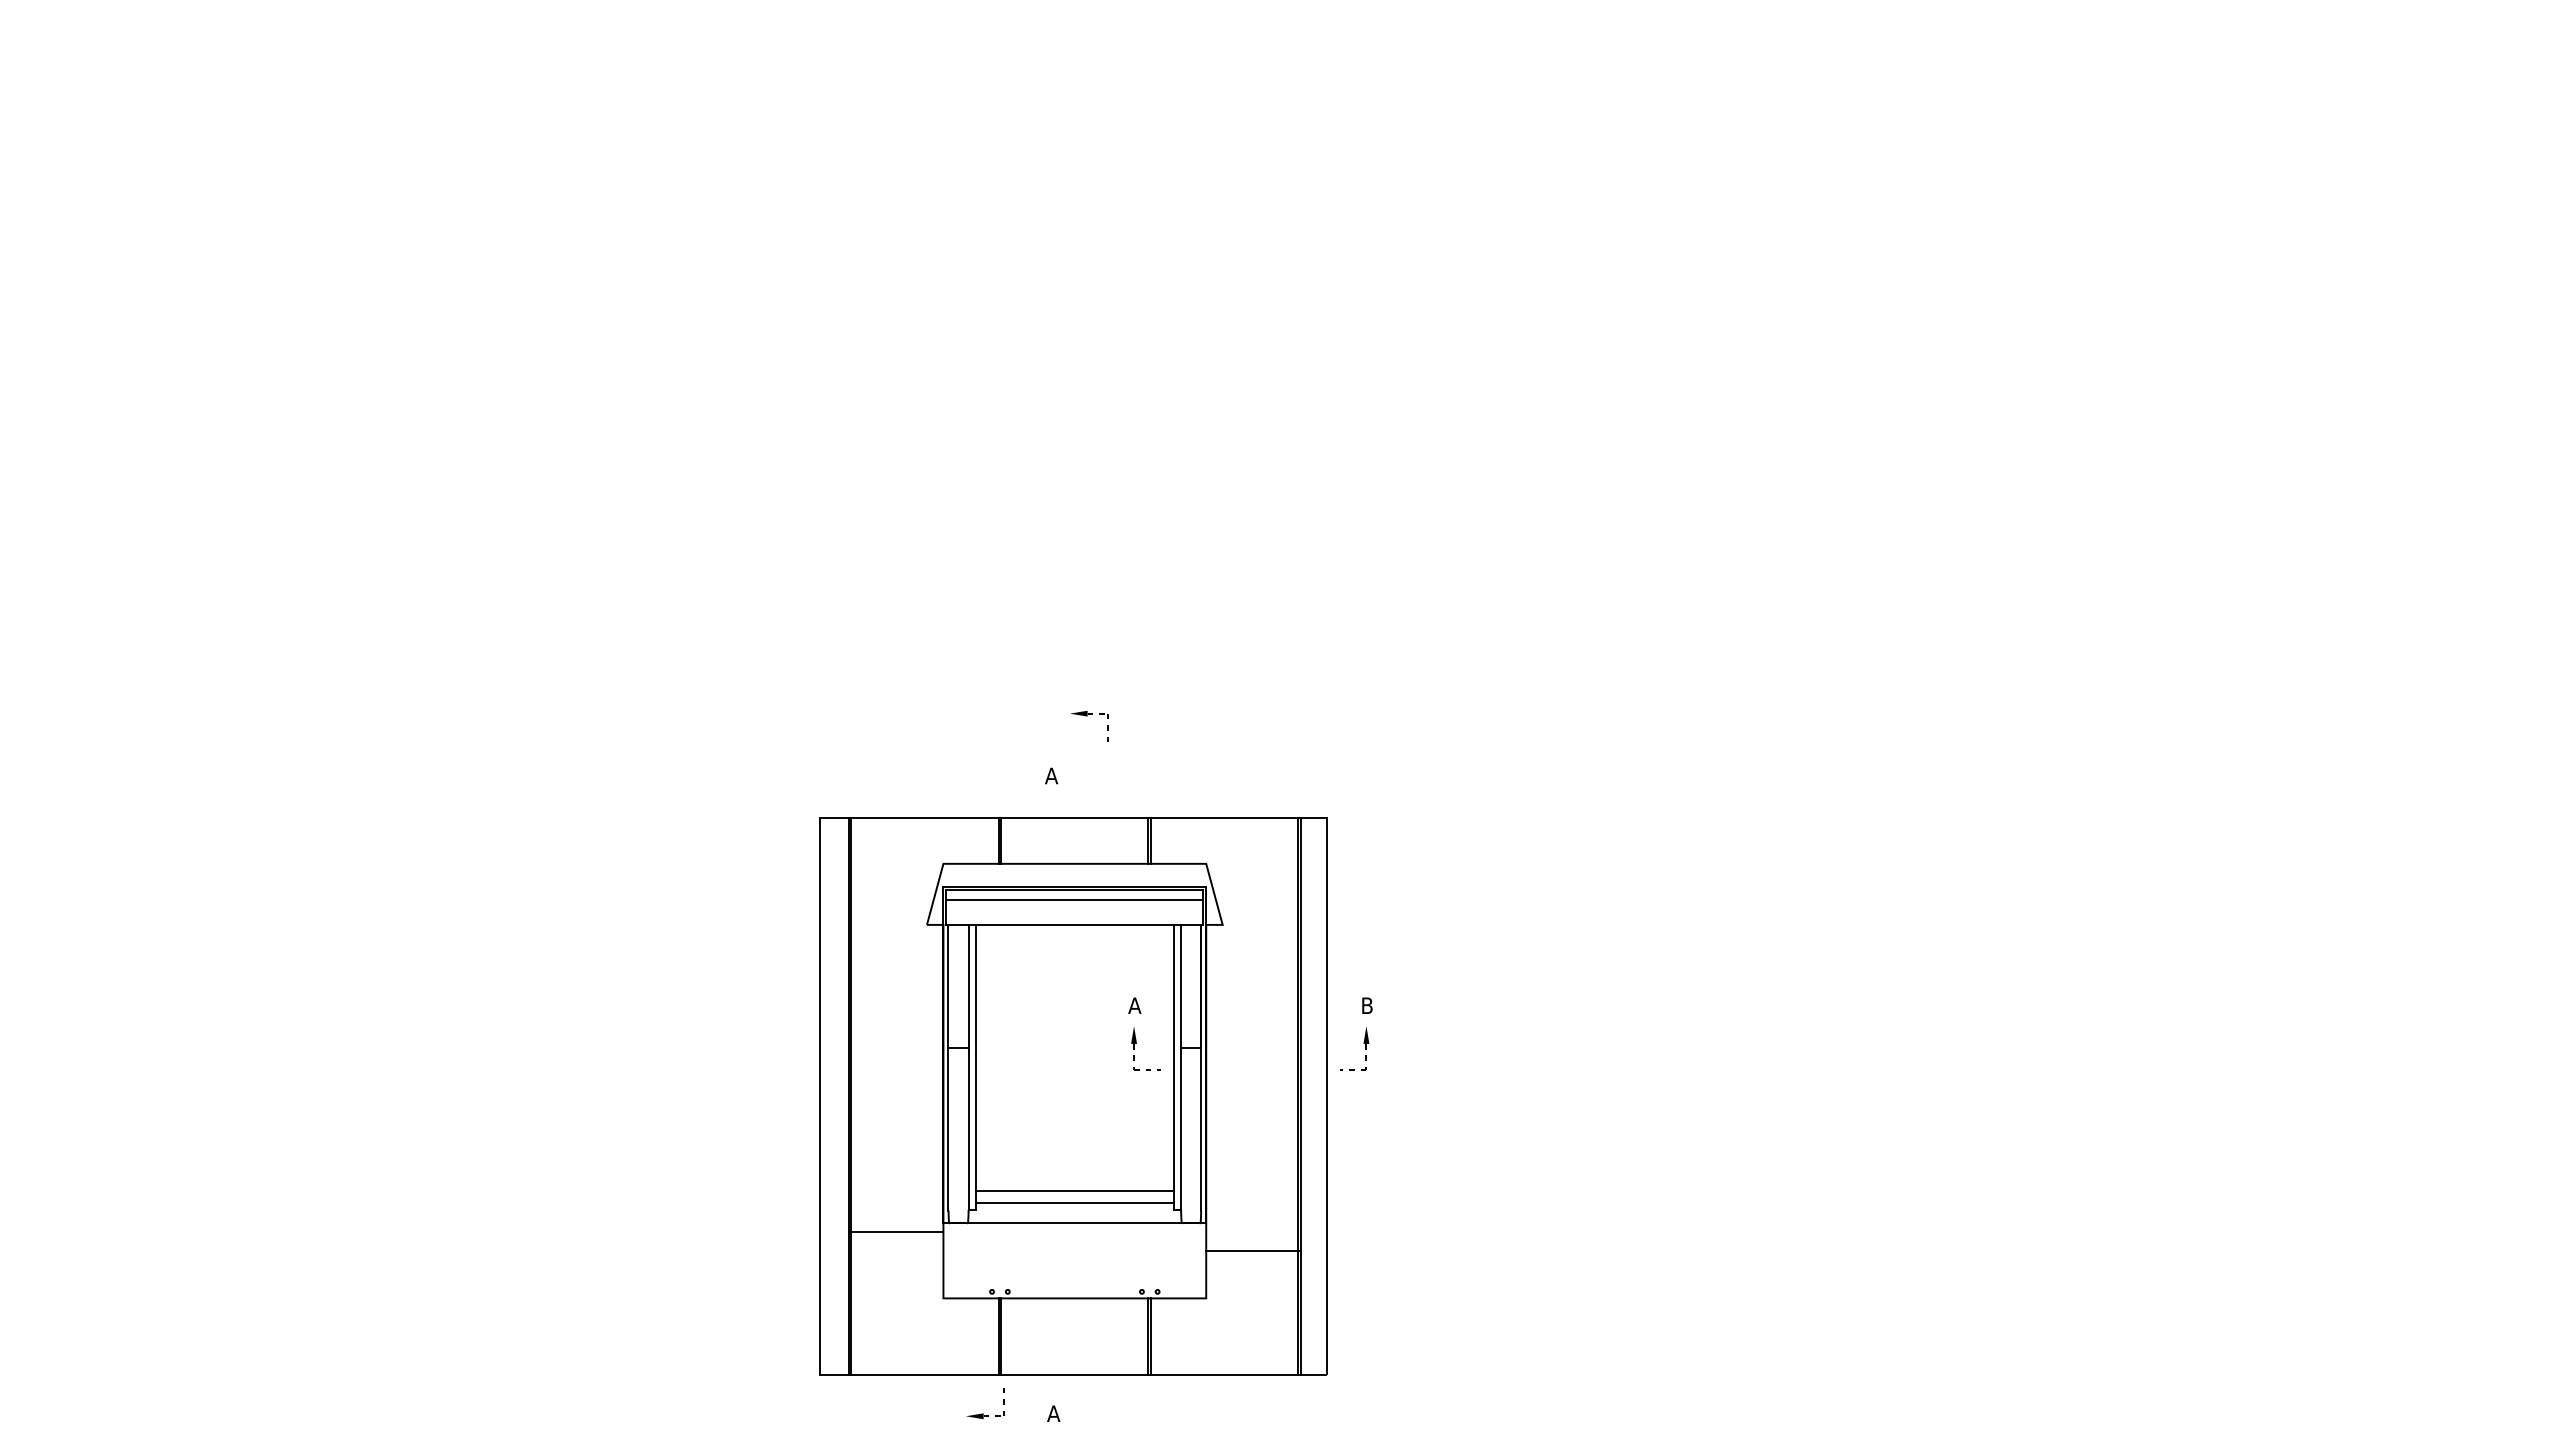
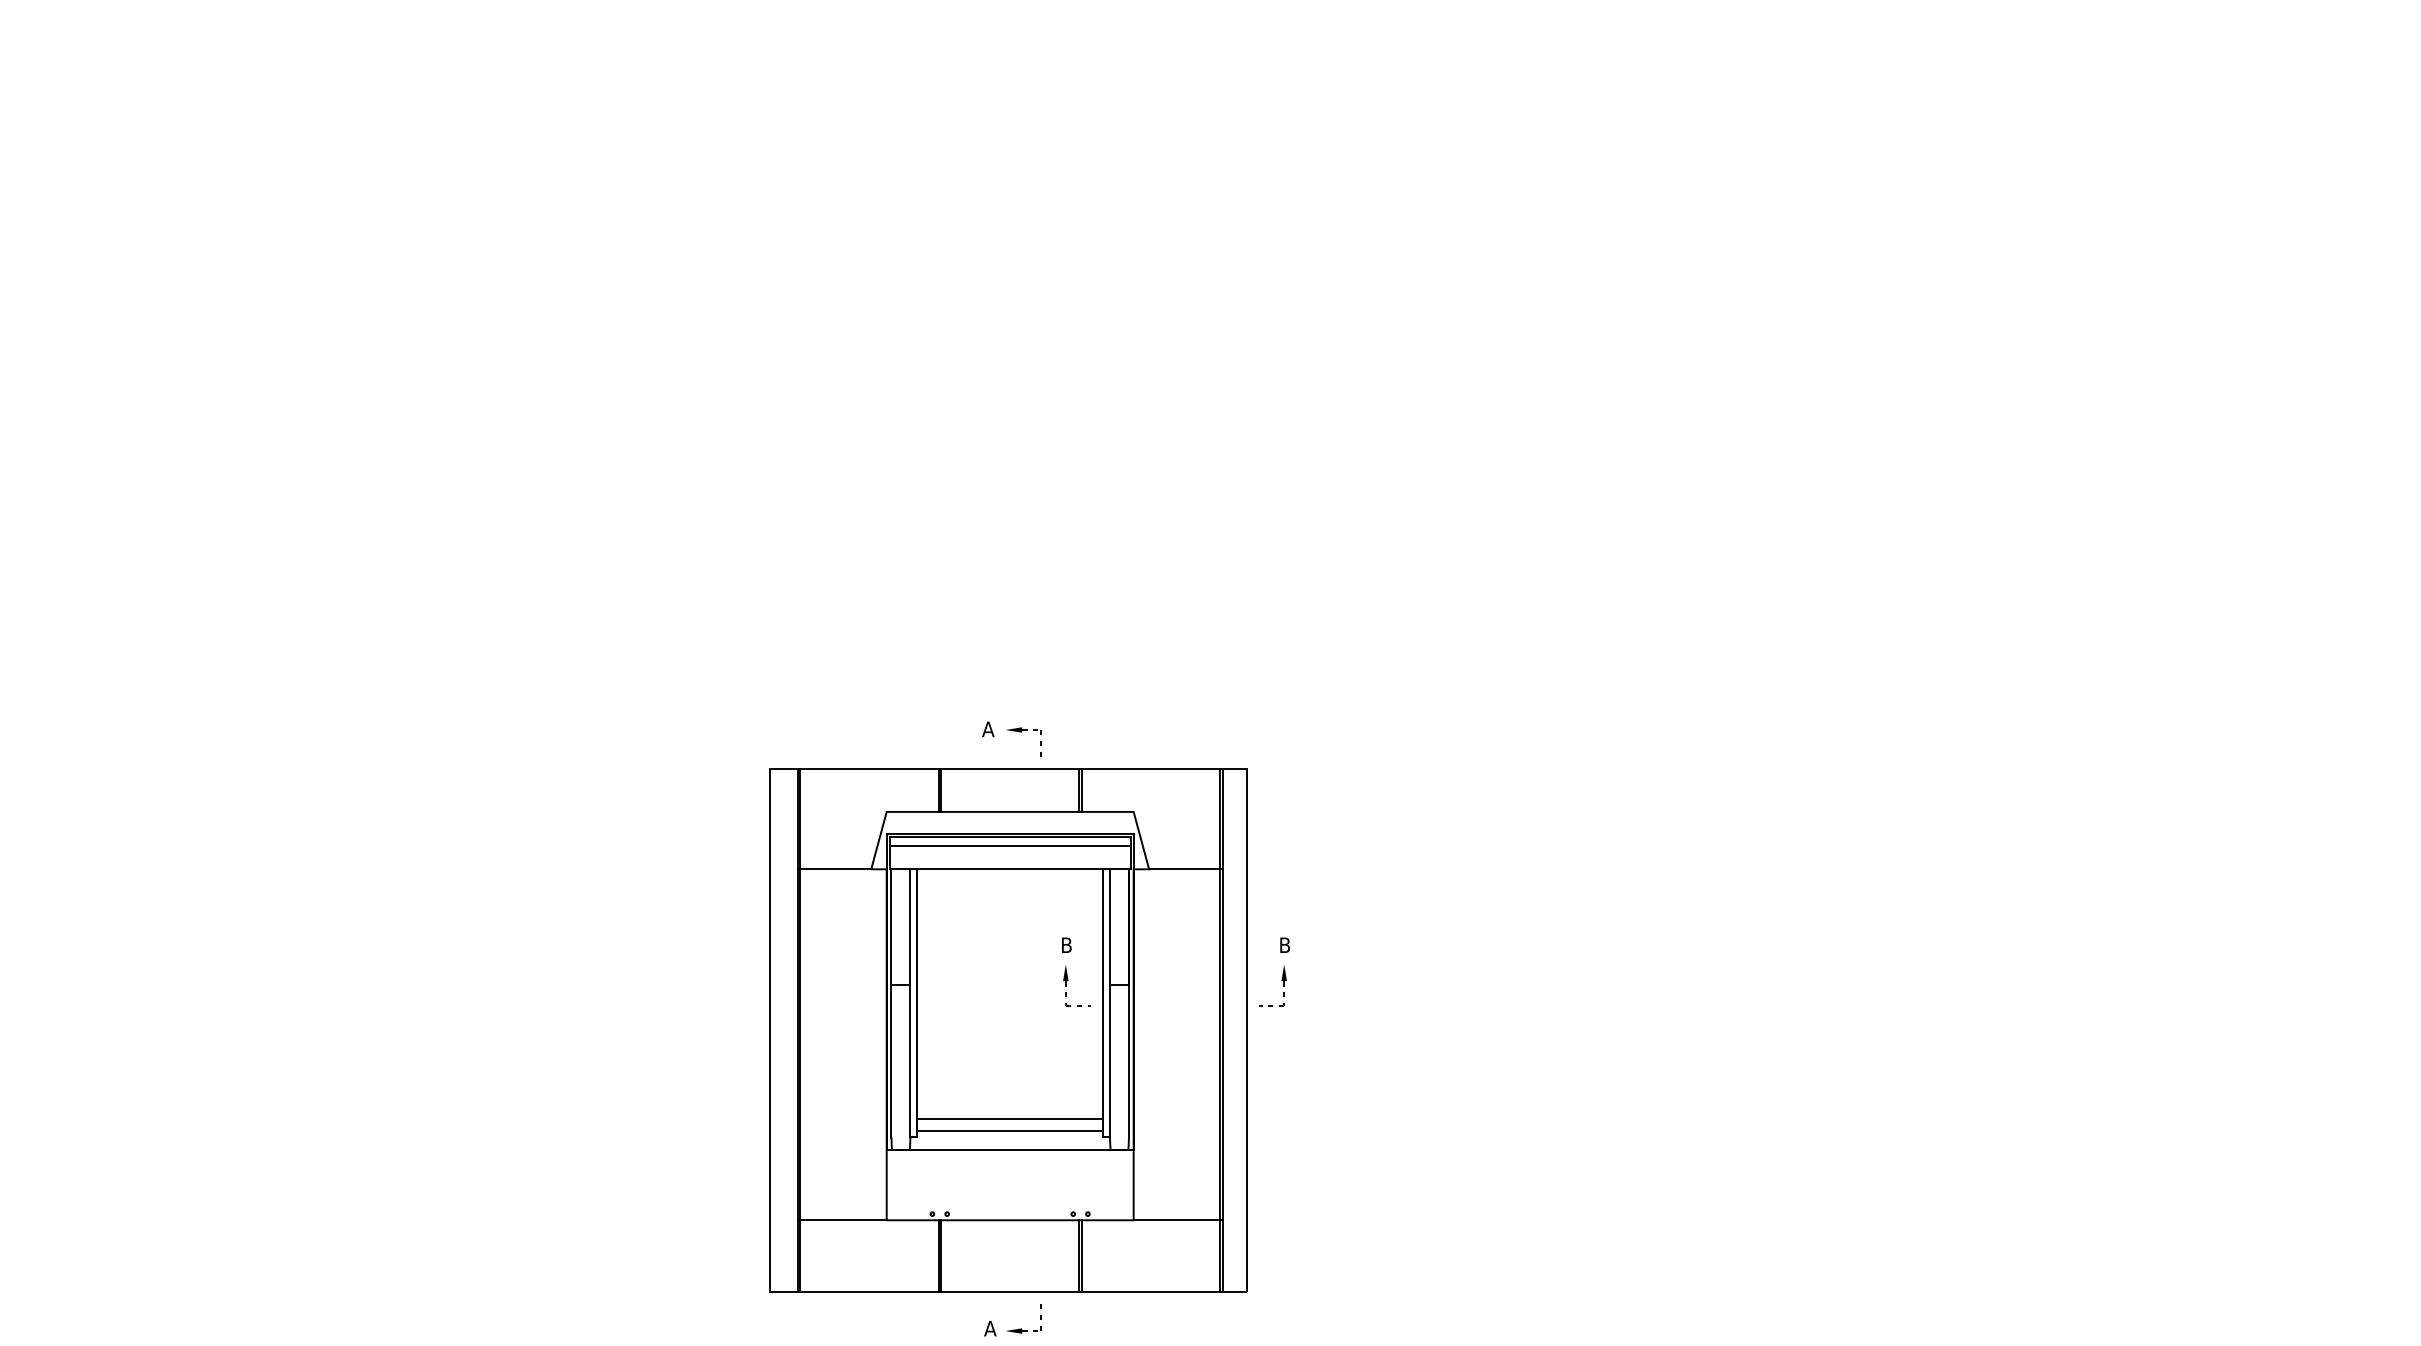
part: (1087, 716) -> (1022, 732), moved
line: (887, 924) -> (834, 868), added
line: (1261, 924) -> (1185, 868), added
text: (1134, 1005) -> (1066, 945), A -> B
line: (895, 1232) -> (841, 1220), moved
line: (1253, 1251) -> (1178, 1220), moved
part: (983, 1413) -> (1022, 1328), moved

